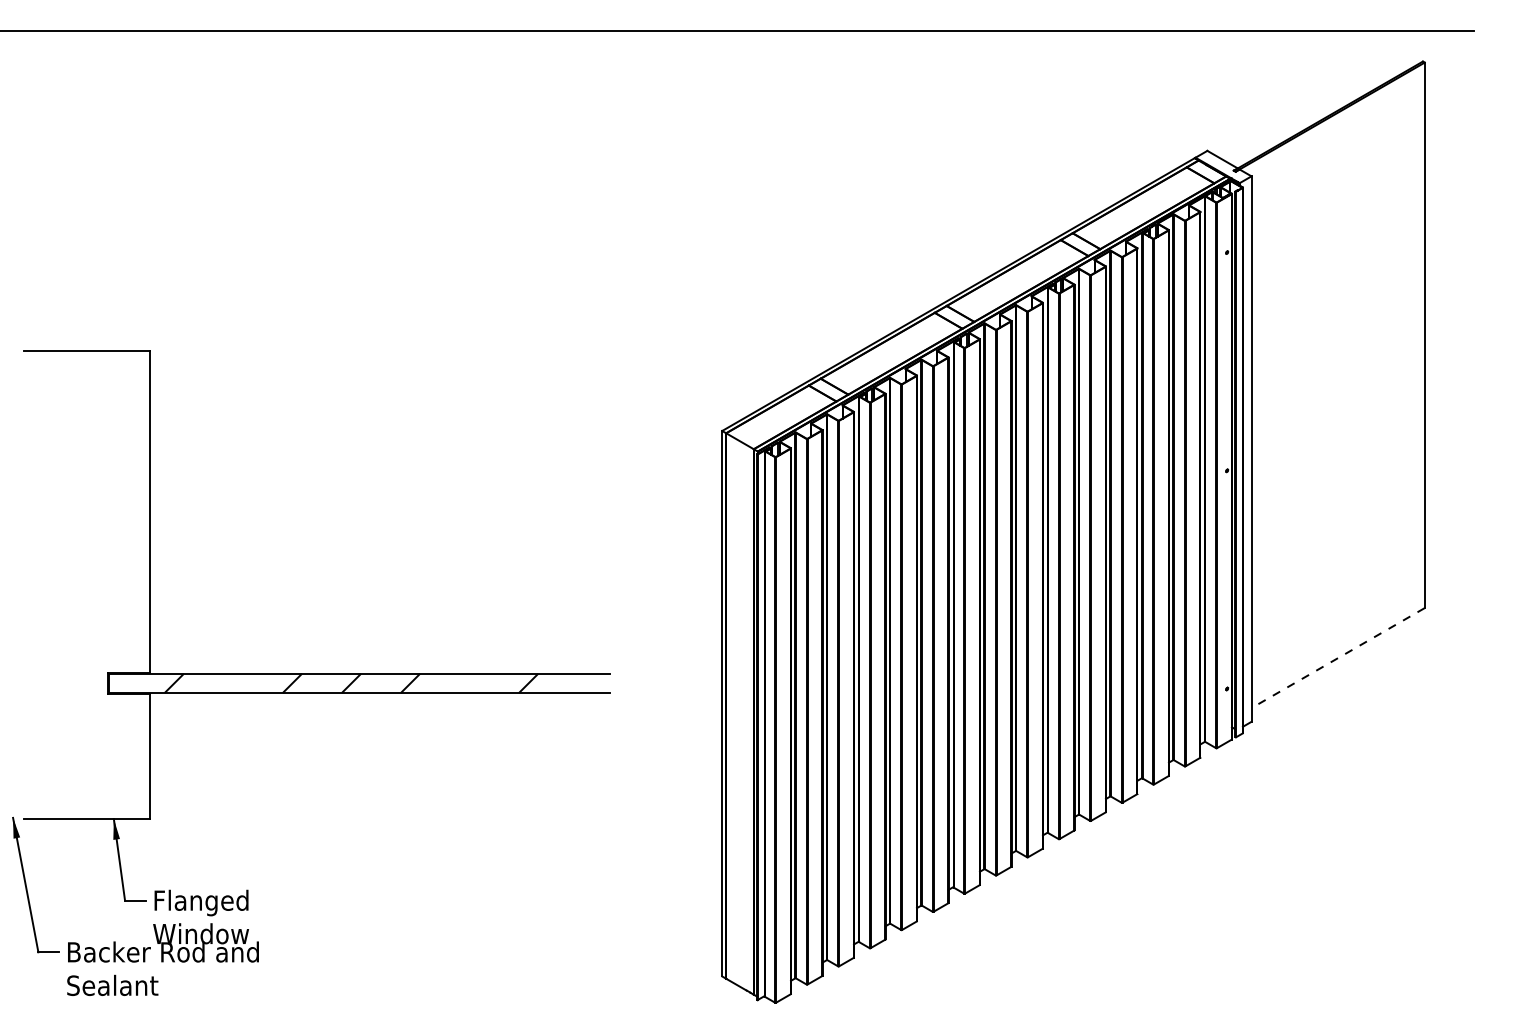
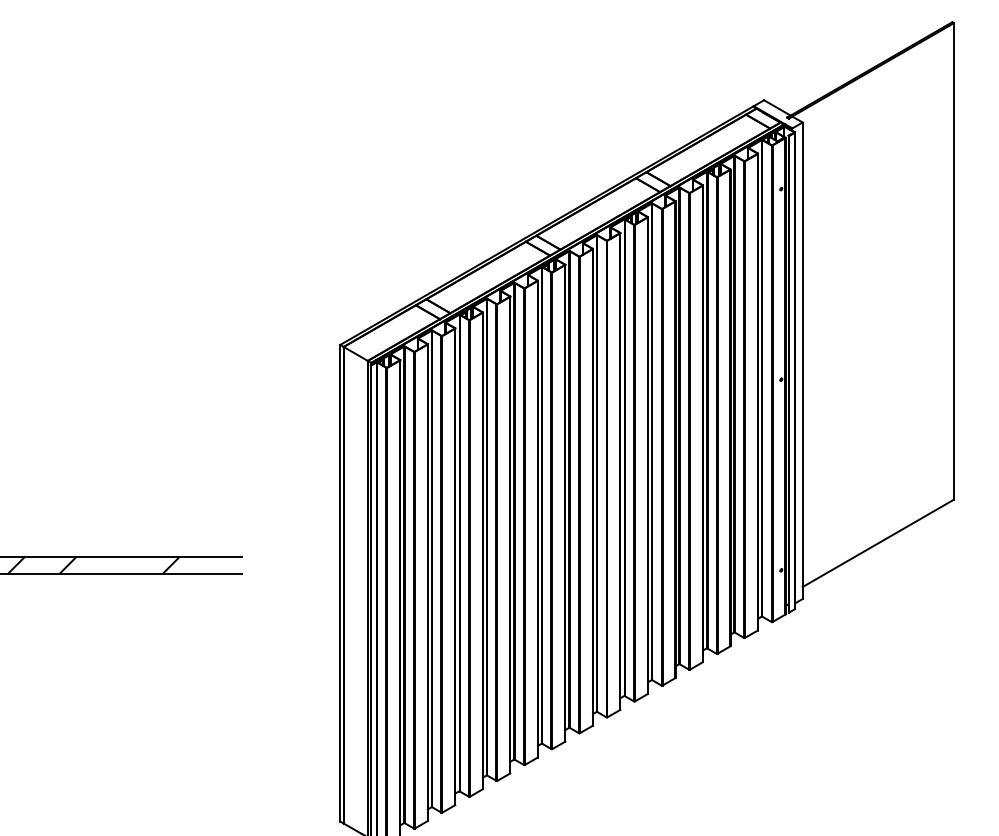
line: (1337, 658) -> (877, 543), dashed -> solid

